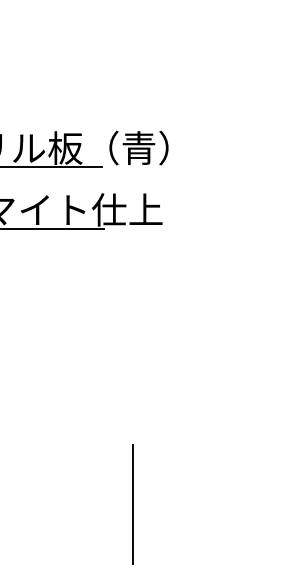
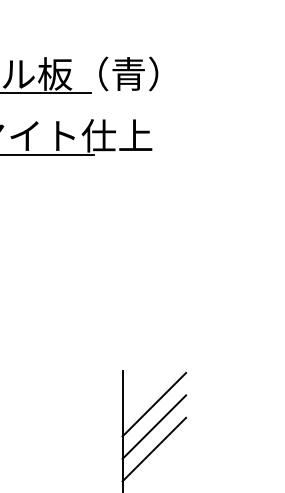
line: (164, 478) -> (154, 404), added
line: (164, 500) -> (154, 426), added
line: (164, 523) -> (154, 449), added

